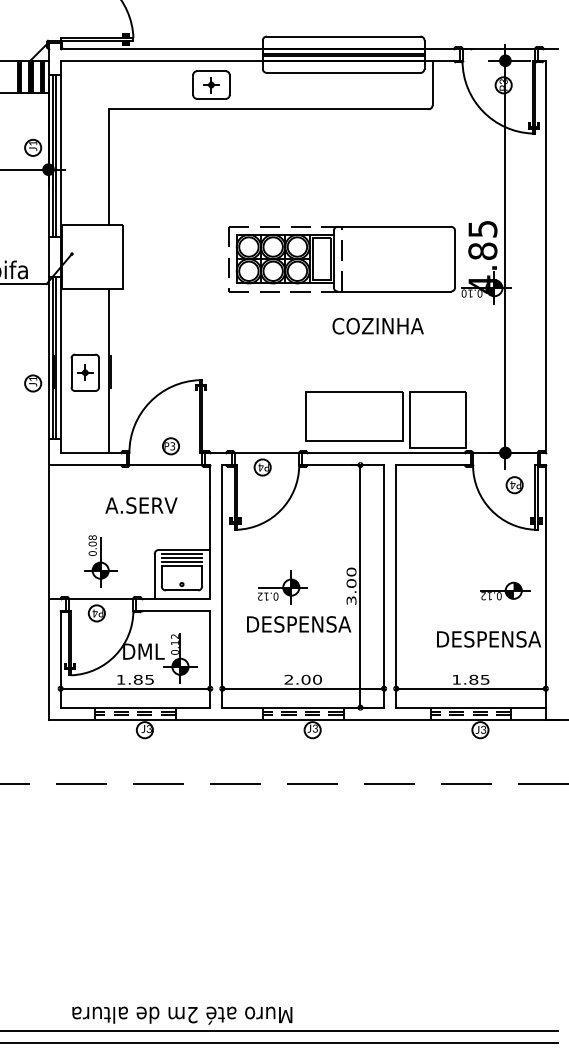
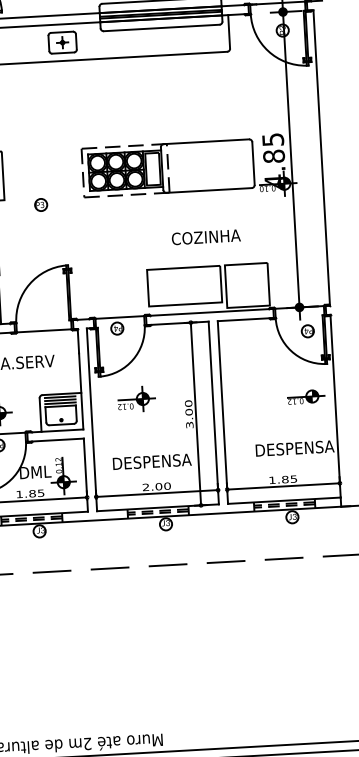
text: (377, 325) -> (205, 236), moved
part: (170, 446) -> (40, 205), moved
part: (282, 587) -> (136, 399), moved
part: (505, 590) -> (306, 396), moved
text: (299, 624) -> (152, 461), moved

